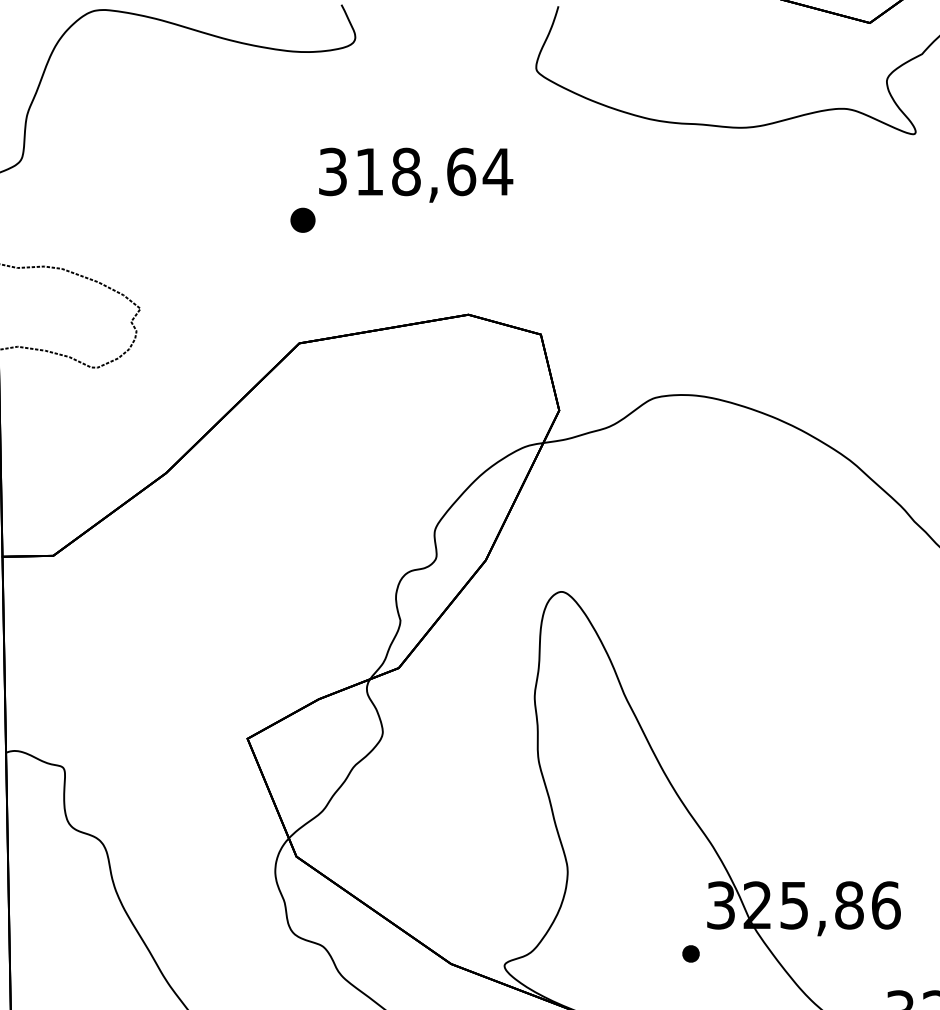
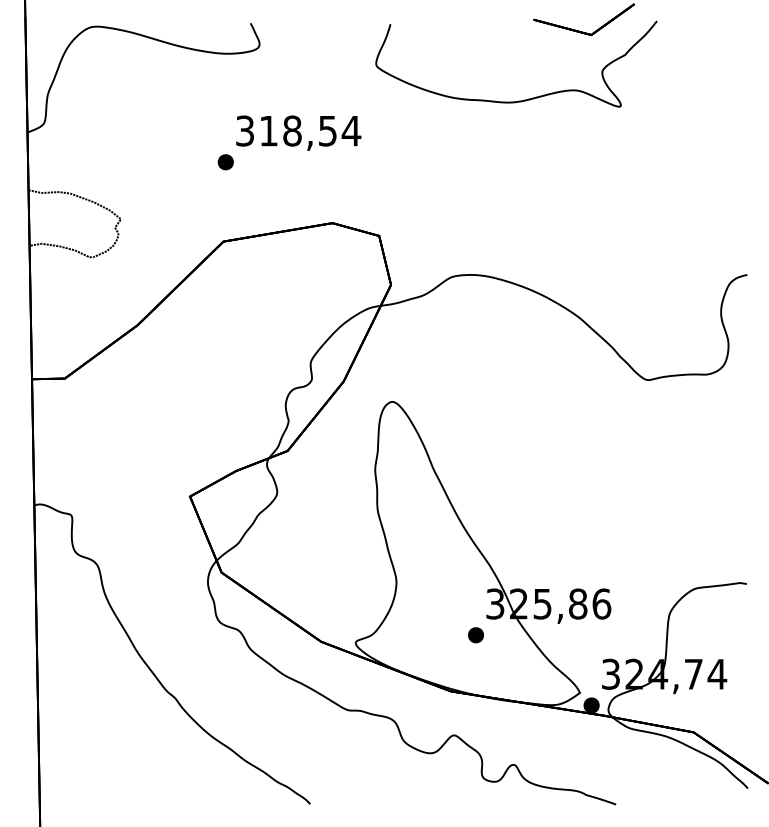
text: (460, 171) -> (327, 130), 318,64 -> 318,54
part: (690, 954) -> (475, 635), size x1.43

